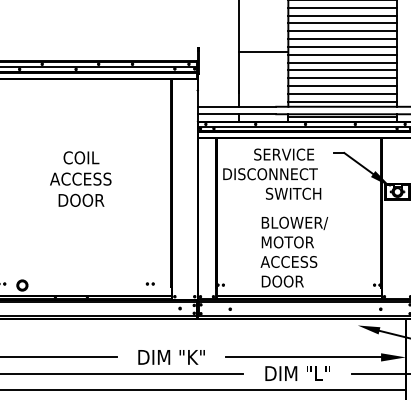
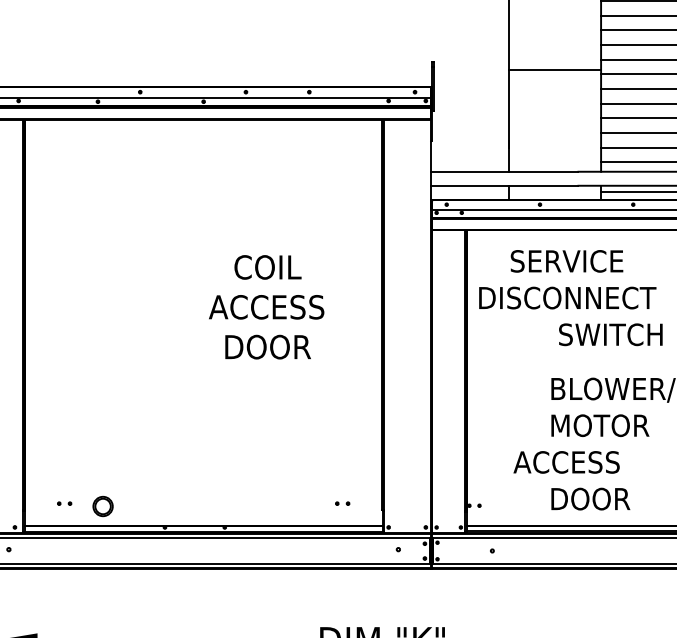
text: (284, 154) -> (567, 261), moved
text: (80, 178) -> (266, 306), moved
text: (288, 261) -> (565, 461), moved

